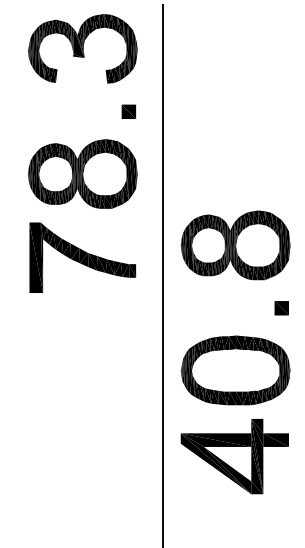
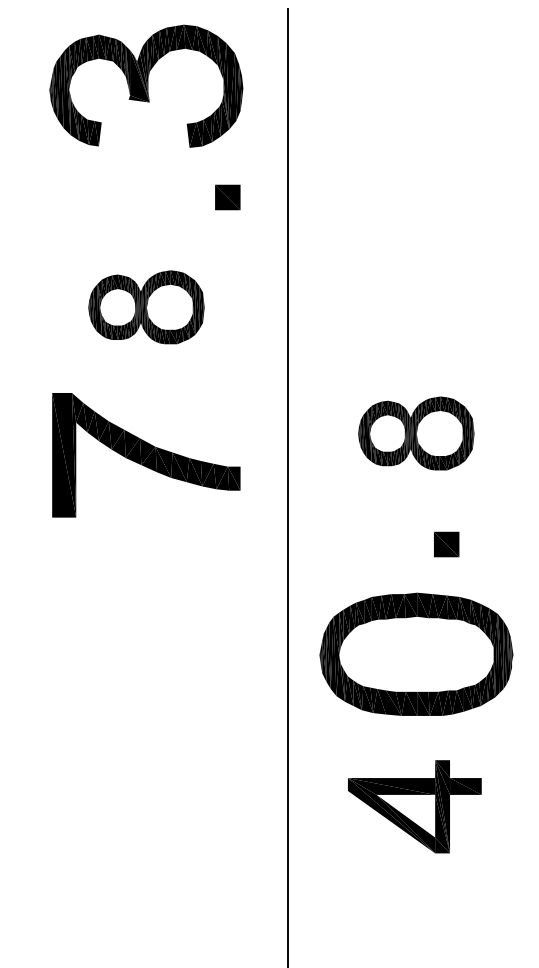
part: (82, 173) -> (145, 306), size x0.6
part: (235, 245) -> (416, 433), size x0.6
part: (281, 308) -> (446, 544), moved
part: (234, 456) -> (414, 806), size x0.7

